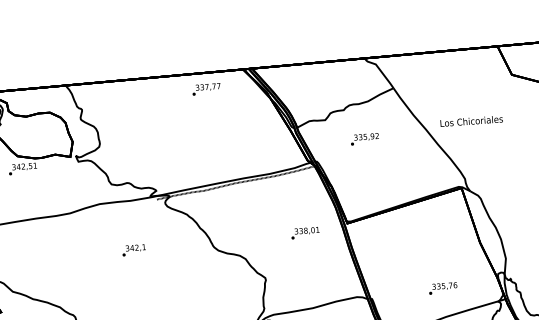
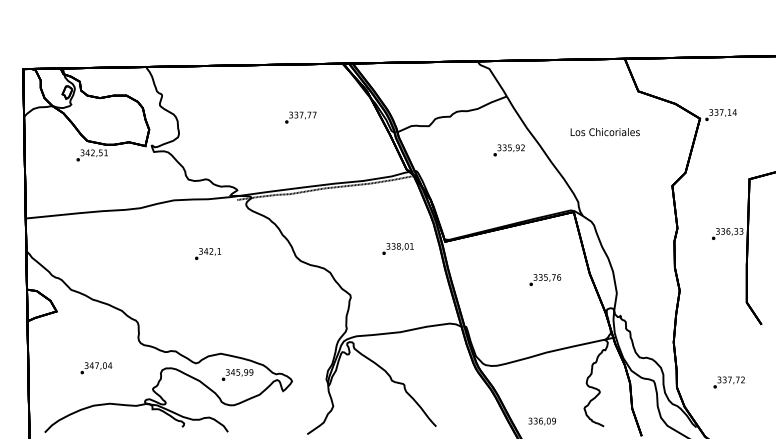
text: (206, 89) -> (300, 117), moved
text: (470, 121) -> (604, 132), moved
text: (364, 139) -> (508, 150), moved
text: (443, 287) -> (545, 279), moved

